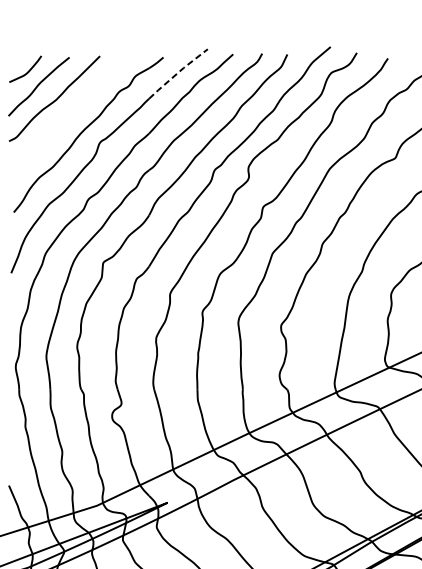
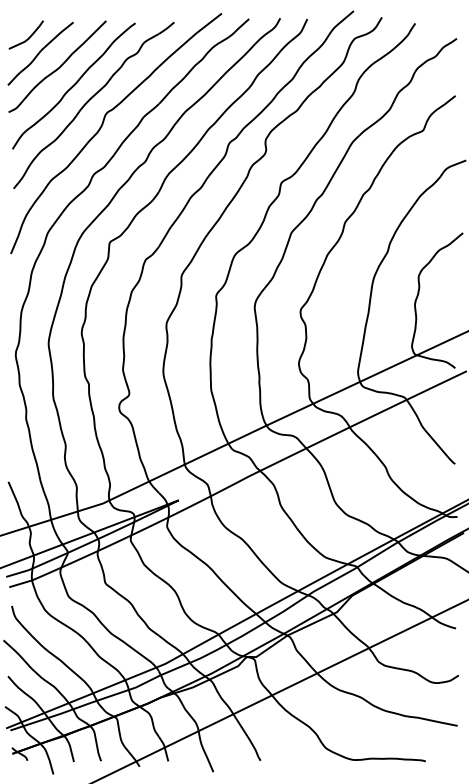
line: (177, 73) -> (189, 39), dashed -> solid
curve: (69, 116) -> (73, 85), added

